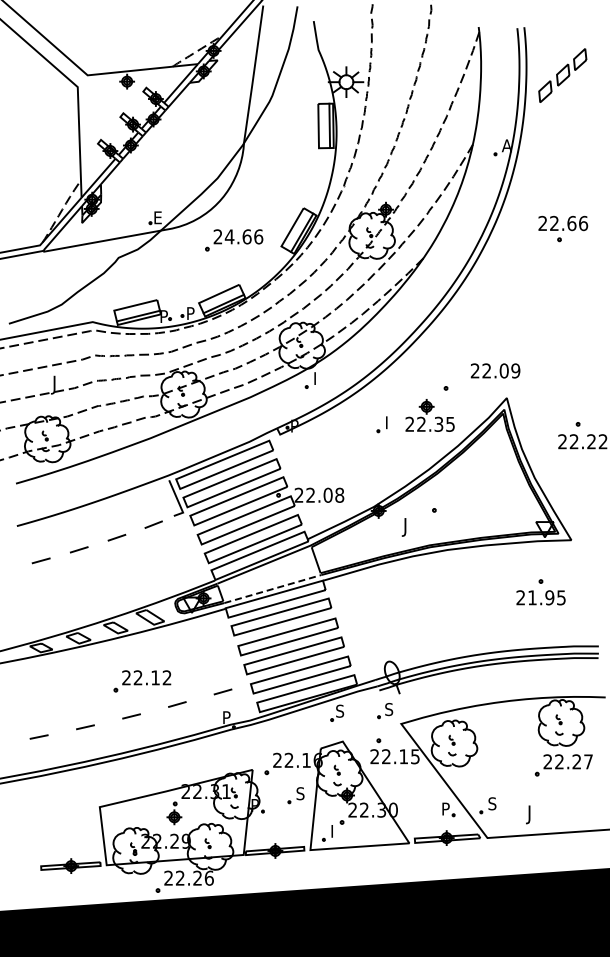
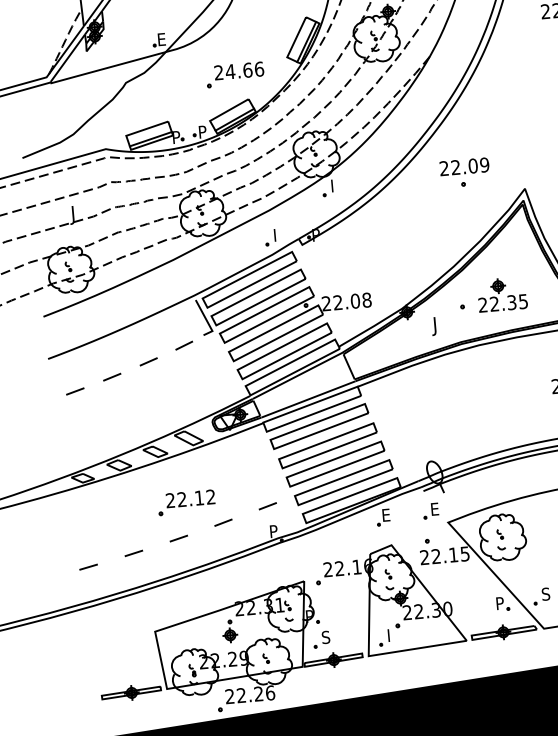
part: (234, 240) -> (235, 74), moved
text: (495, 370) -> (464, 166), moved
part: (429, 415) -> (501, 294), moved
part: (381, 424) -> (269, 237), moved
line: (273, 588) -> (309, 398), dashed -> solid
text: (389, 709) -> (435, 509), S -> E
text: (340, 710) -> (386, 514), S -> E
part: (295, 795) -> (321, 639), moved

